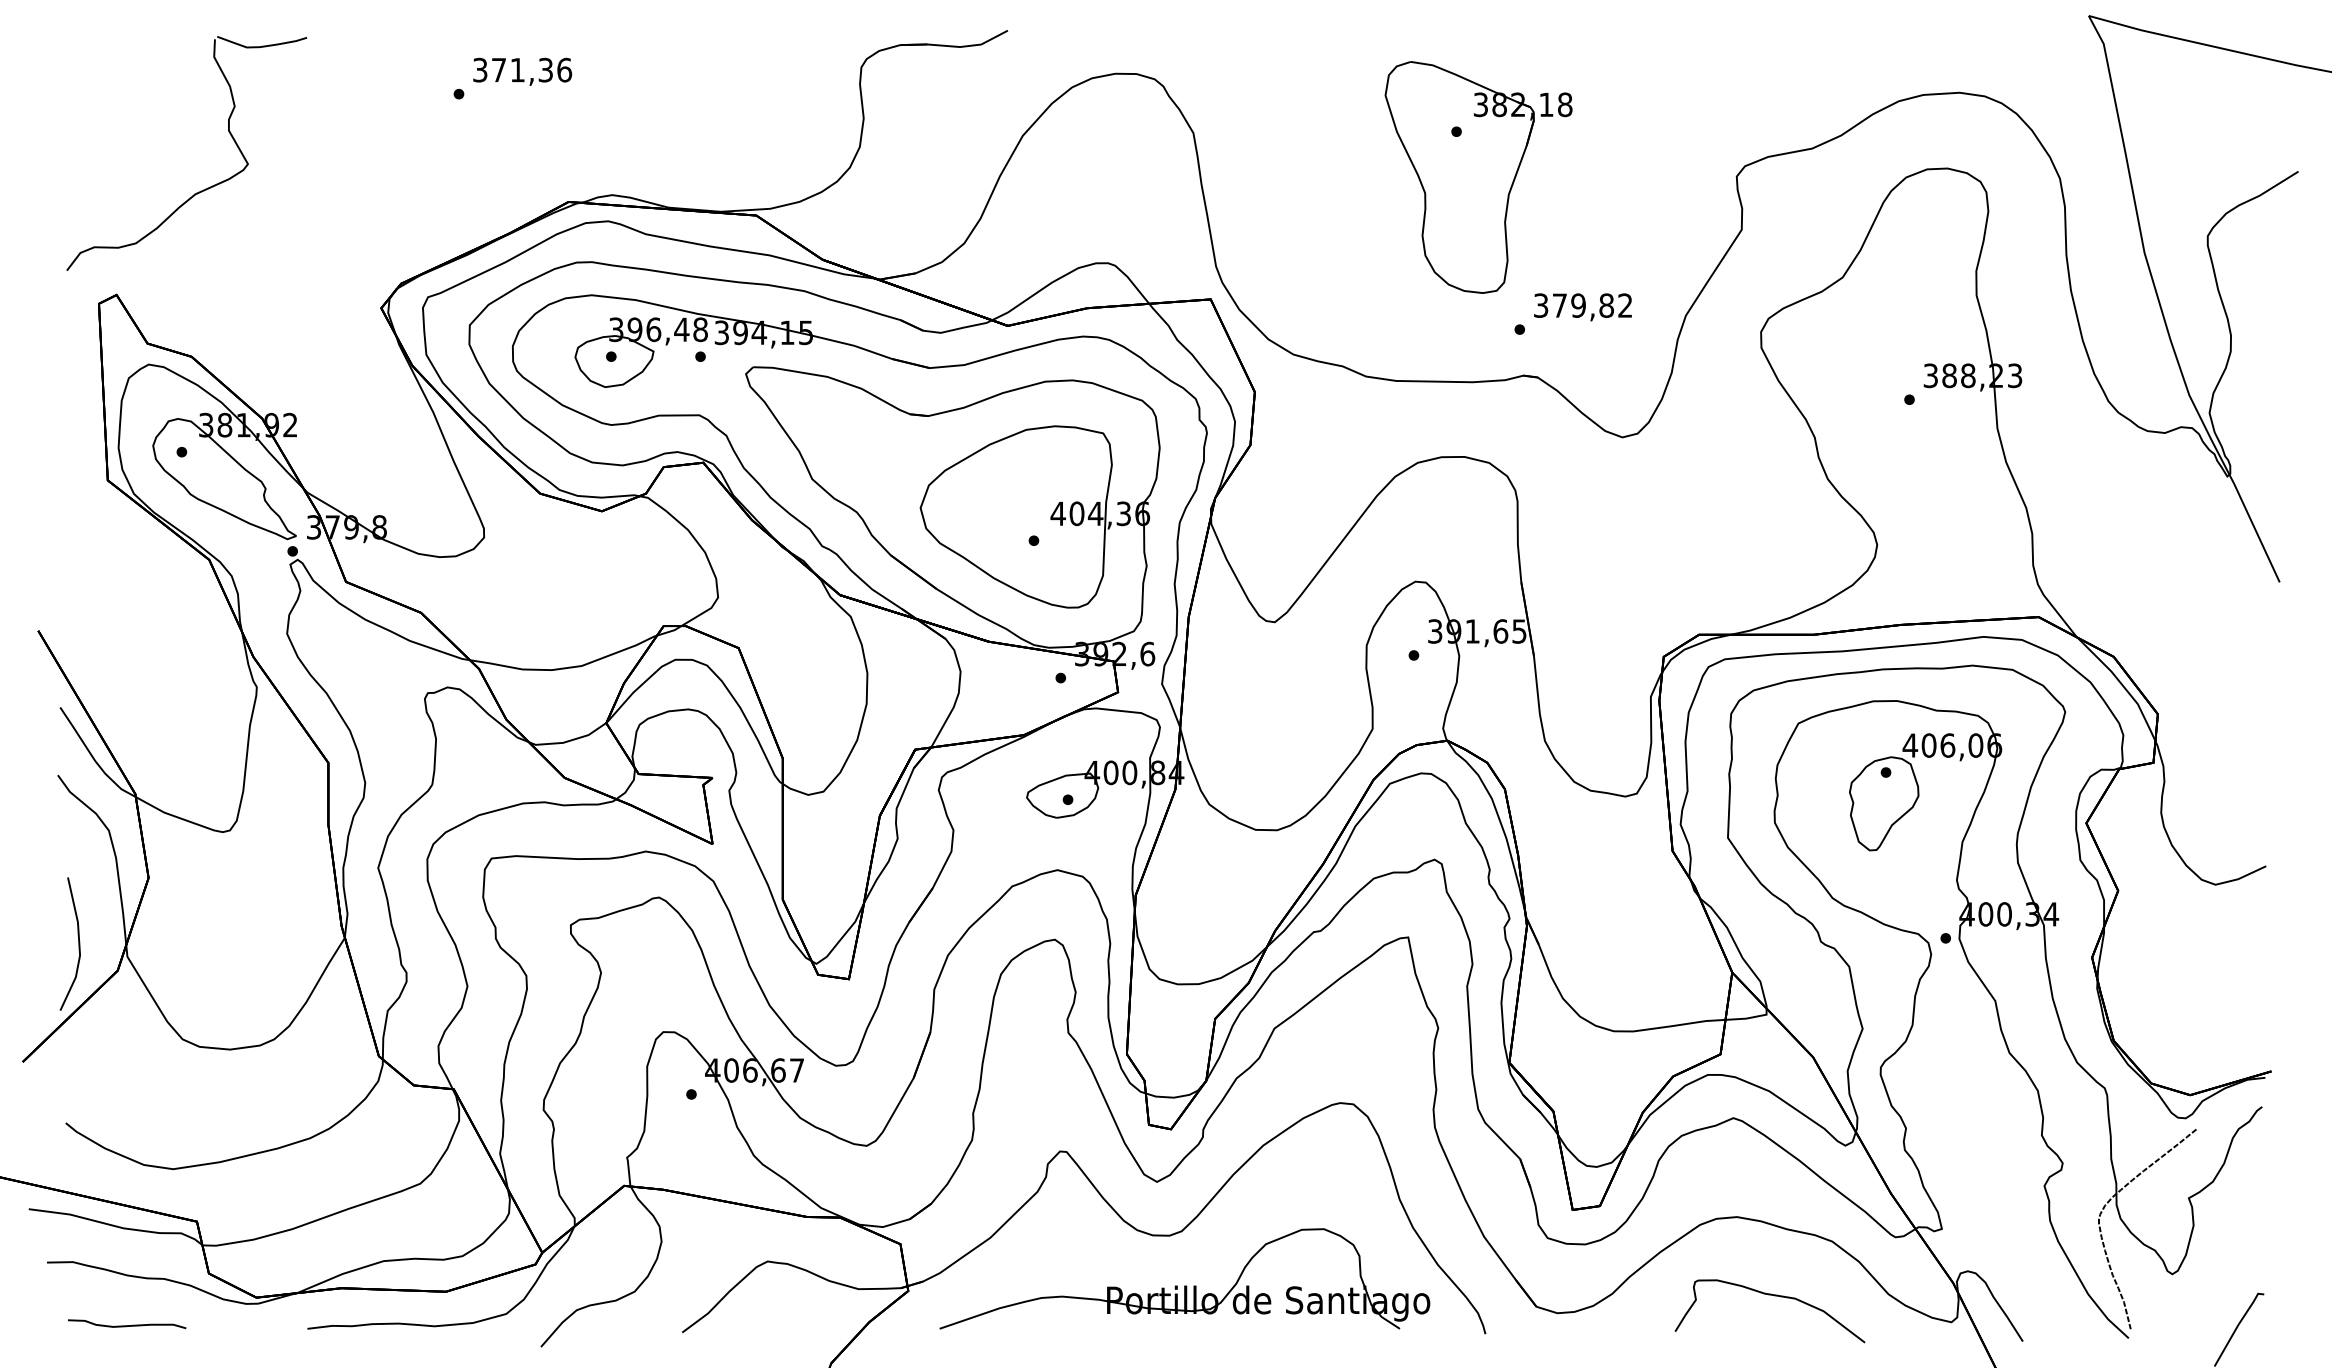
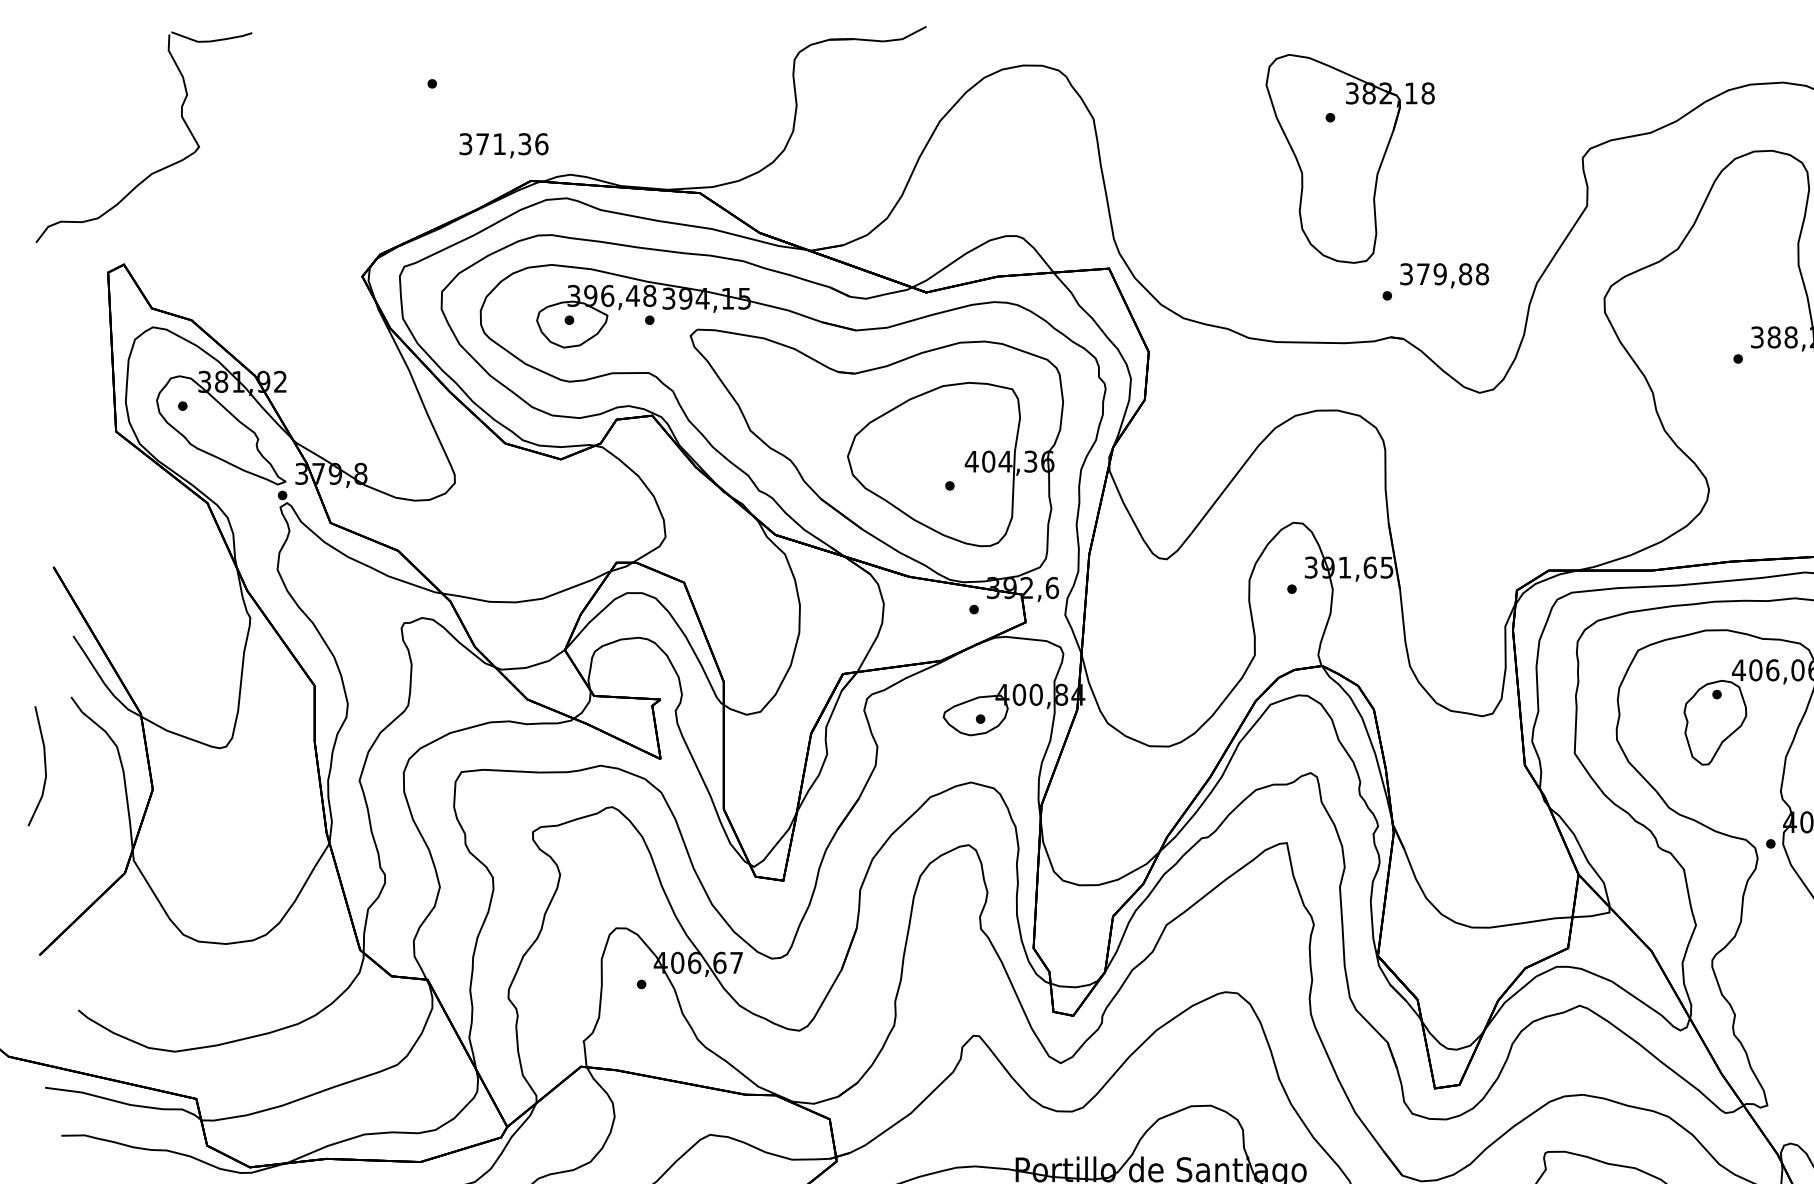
text: (522, 71) -> (503, 145), moved
part: (203, 189) -> (159, 169), moved
text: (1625, 305) -> (1482, 274), 379,82 -> 379,88
line: (78, 943) -> (44, 765), moved

